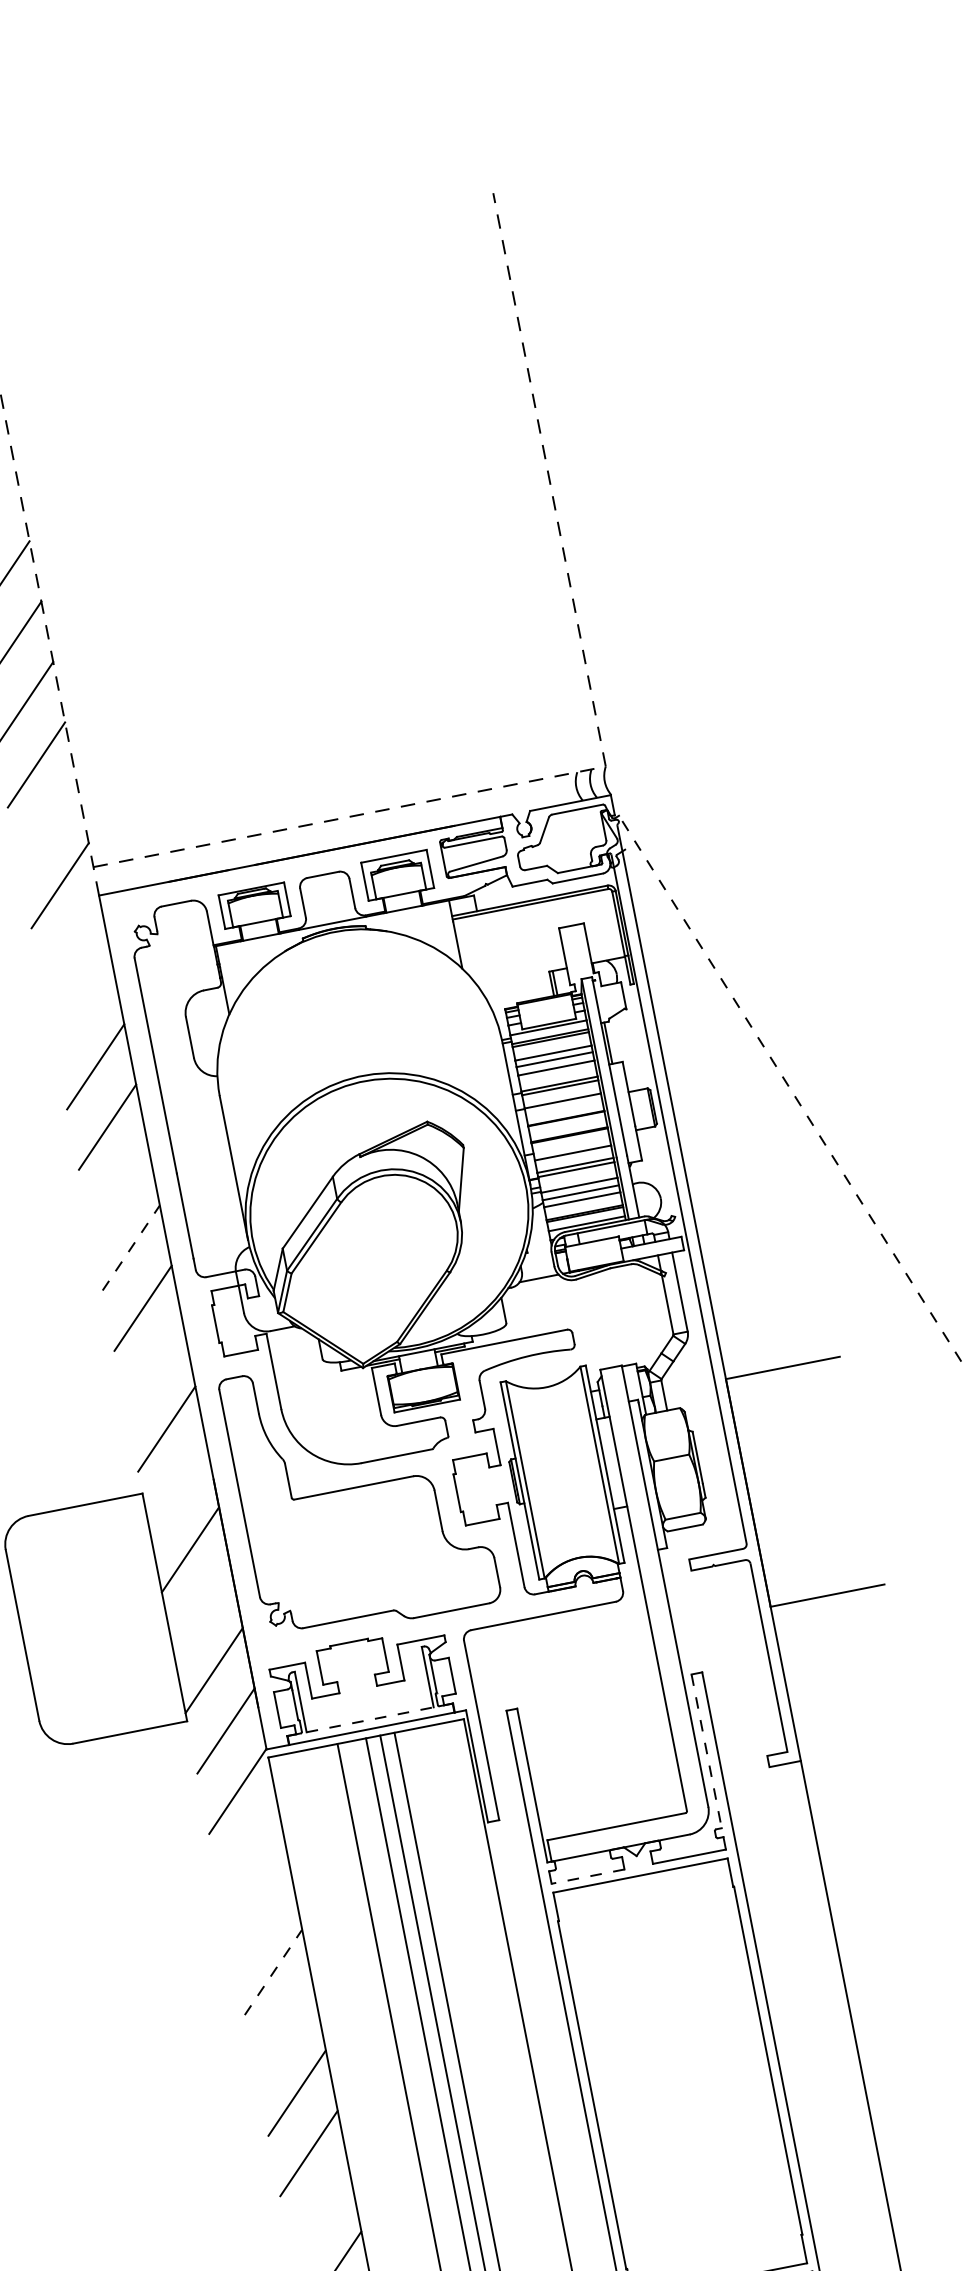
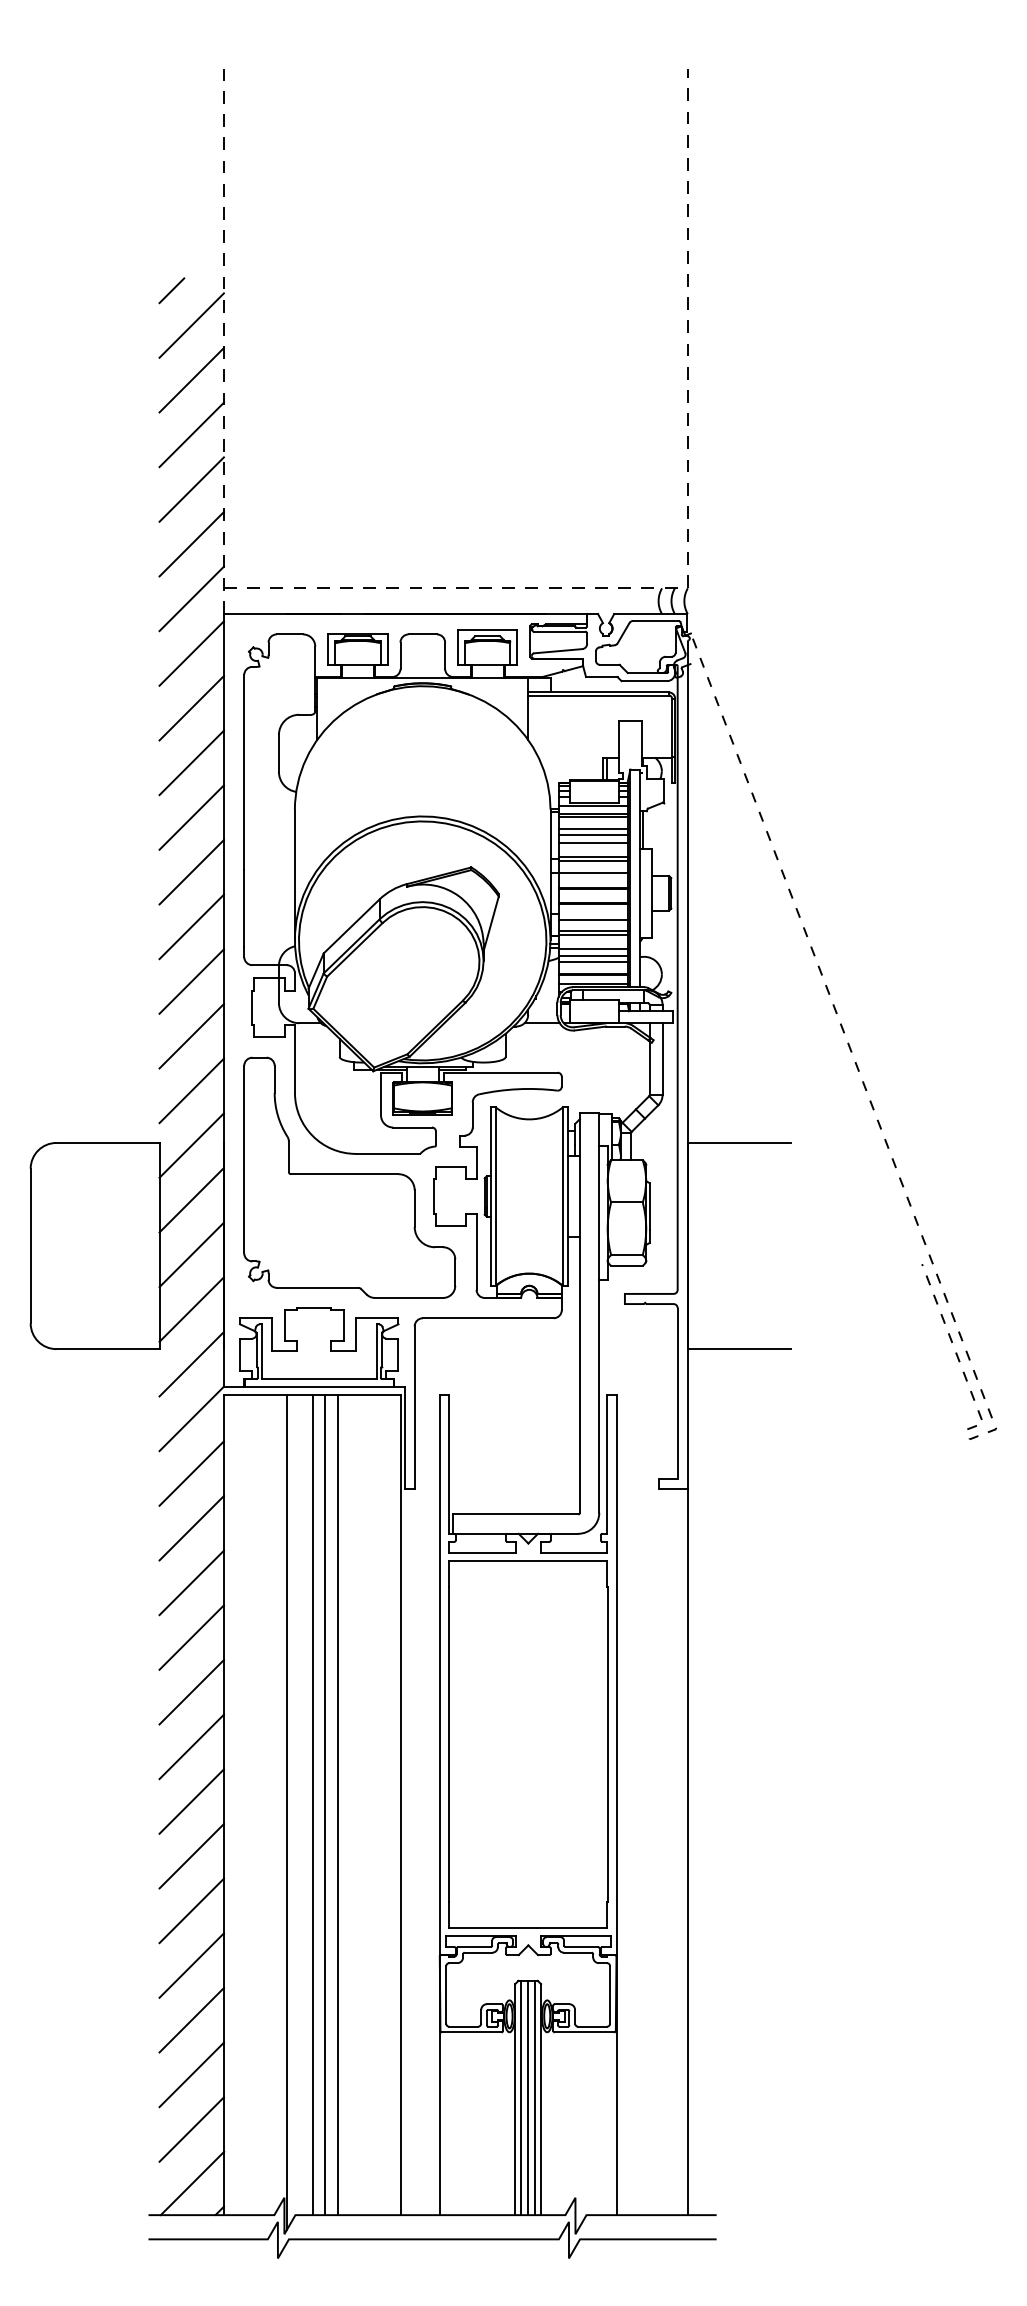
line: (48, 825) -> (191, 544), added
line: (71, 946) -> (191, 653), added
line: (83, 1006) -> (191, 708), added
line: (119, 1187) -> (191, 872), added
line: (130, 1247) -> (191, 926), dashed -> solid
line: (154, 1369) -> (191, 1036), added
line: (178, 1489) -> (191, 1145), added
line: (201, 1609) -> (191, 1254), added
line: (370, 1720) -> (319, 1379), dashed -> solid
line: (706, 1751) -> (607, 1464), dashed -> solid
line: (249, 1851) -> (191, 1473), added
line: (587, 1877) -> (481, 1553), dashed -> solid
line: (261, 1912) -> (191, 1528), added
line: (273, 1972) -> (191, 1582), dashed -> solid
line: (284, 2032) -> (191, 1637), added
line: (320, 2213) -> (191, 1801), added

